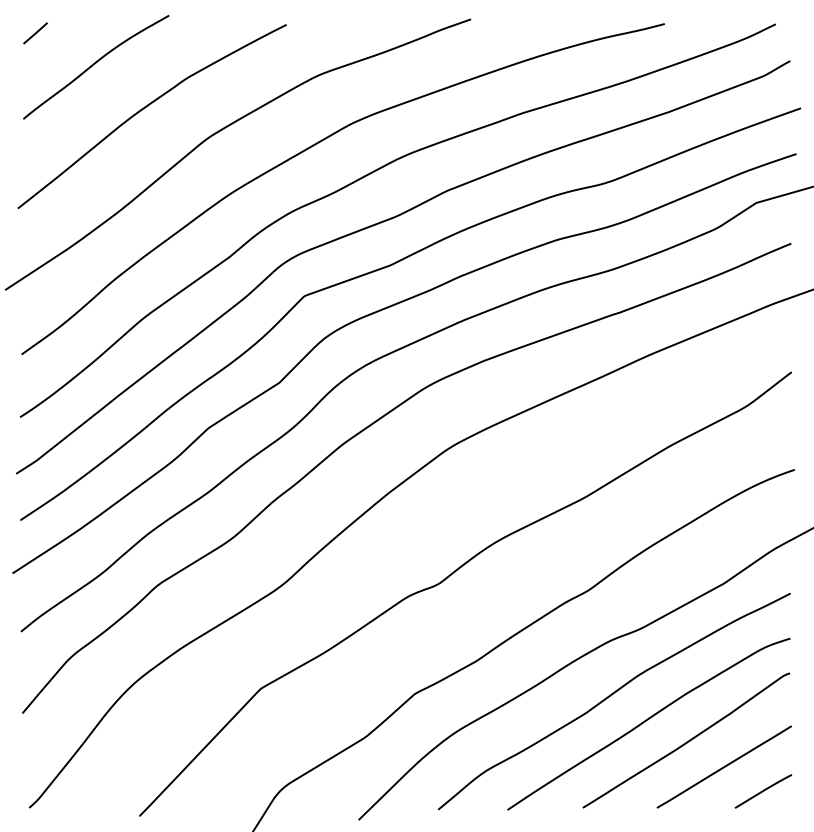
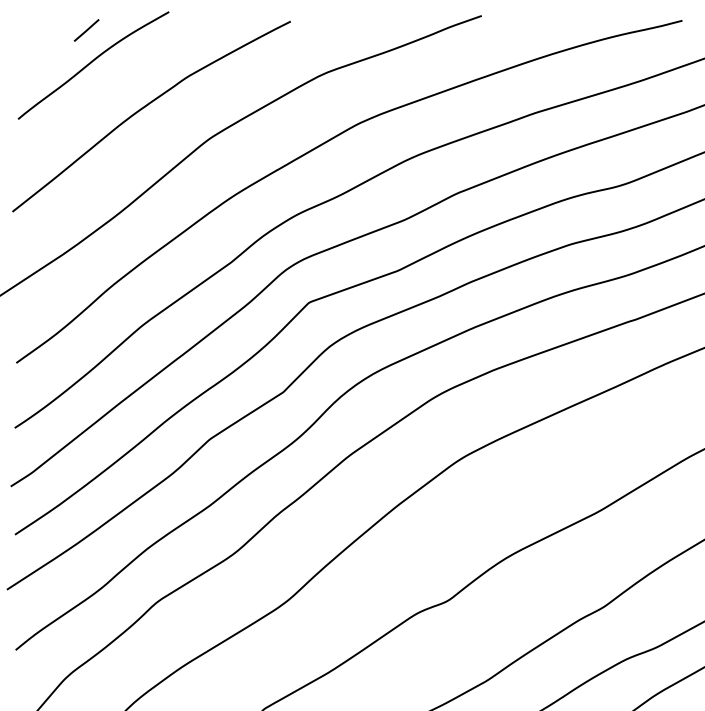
line: (35, 33) -> (86, 30), moved

